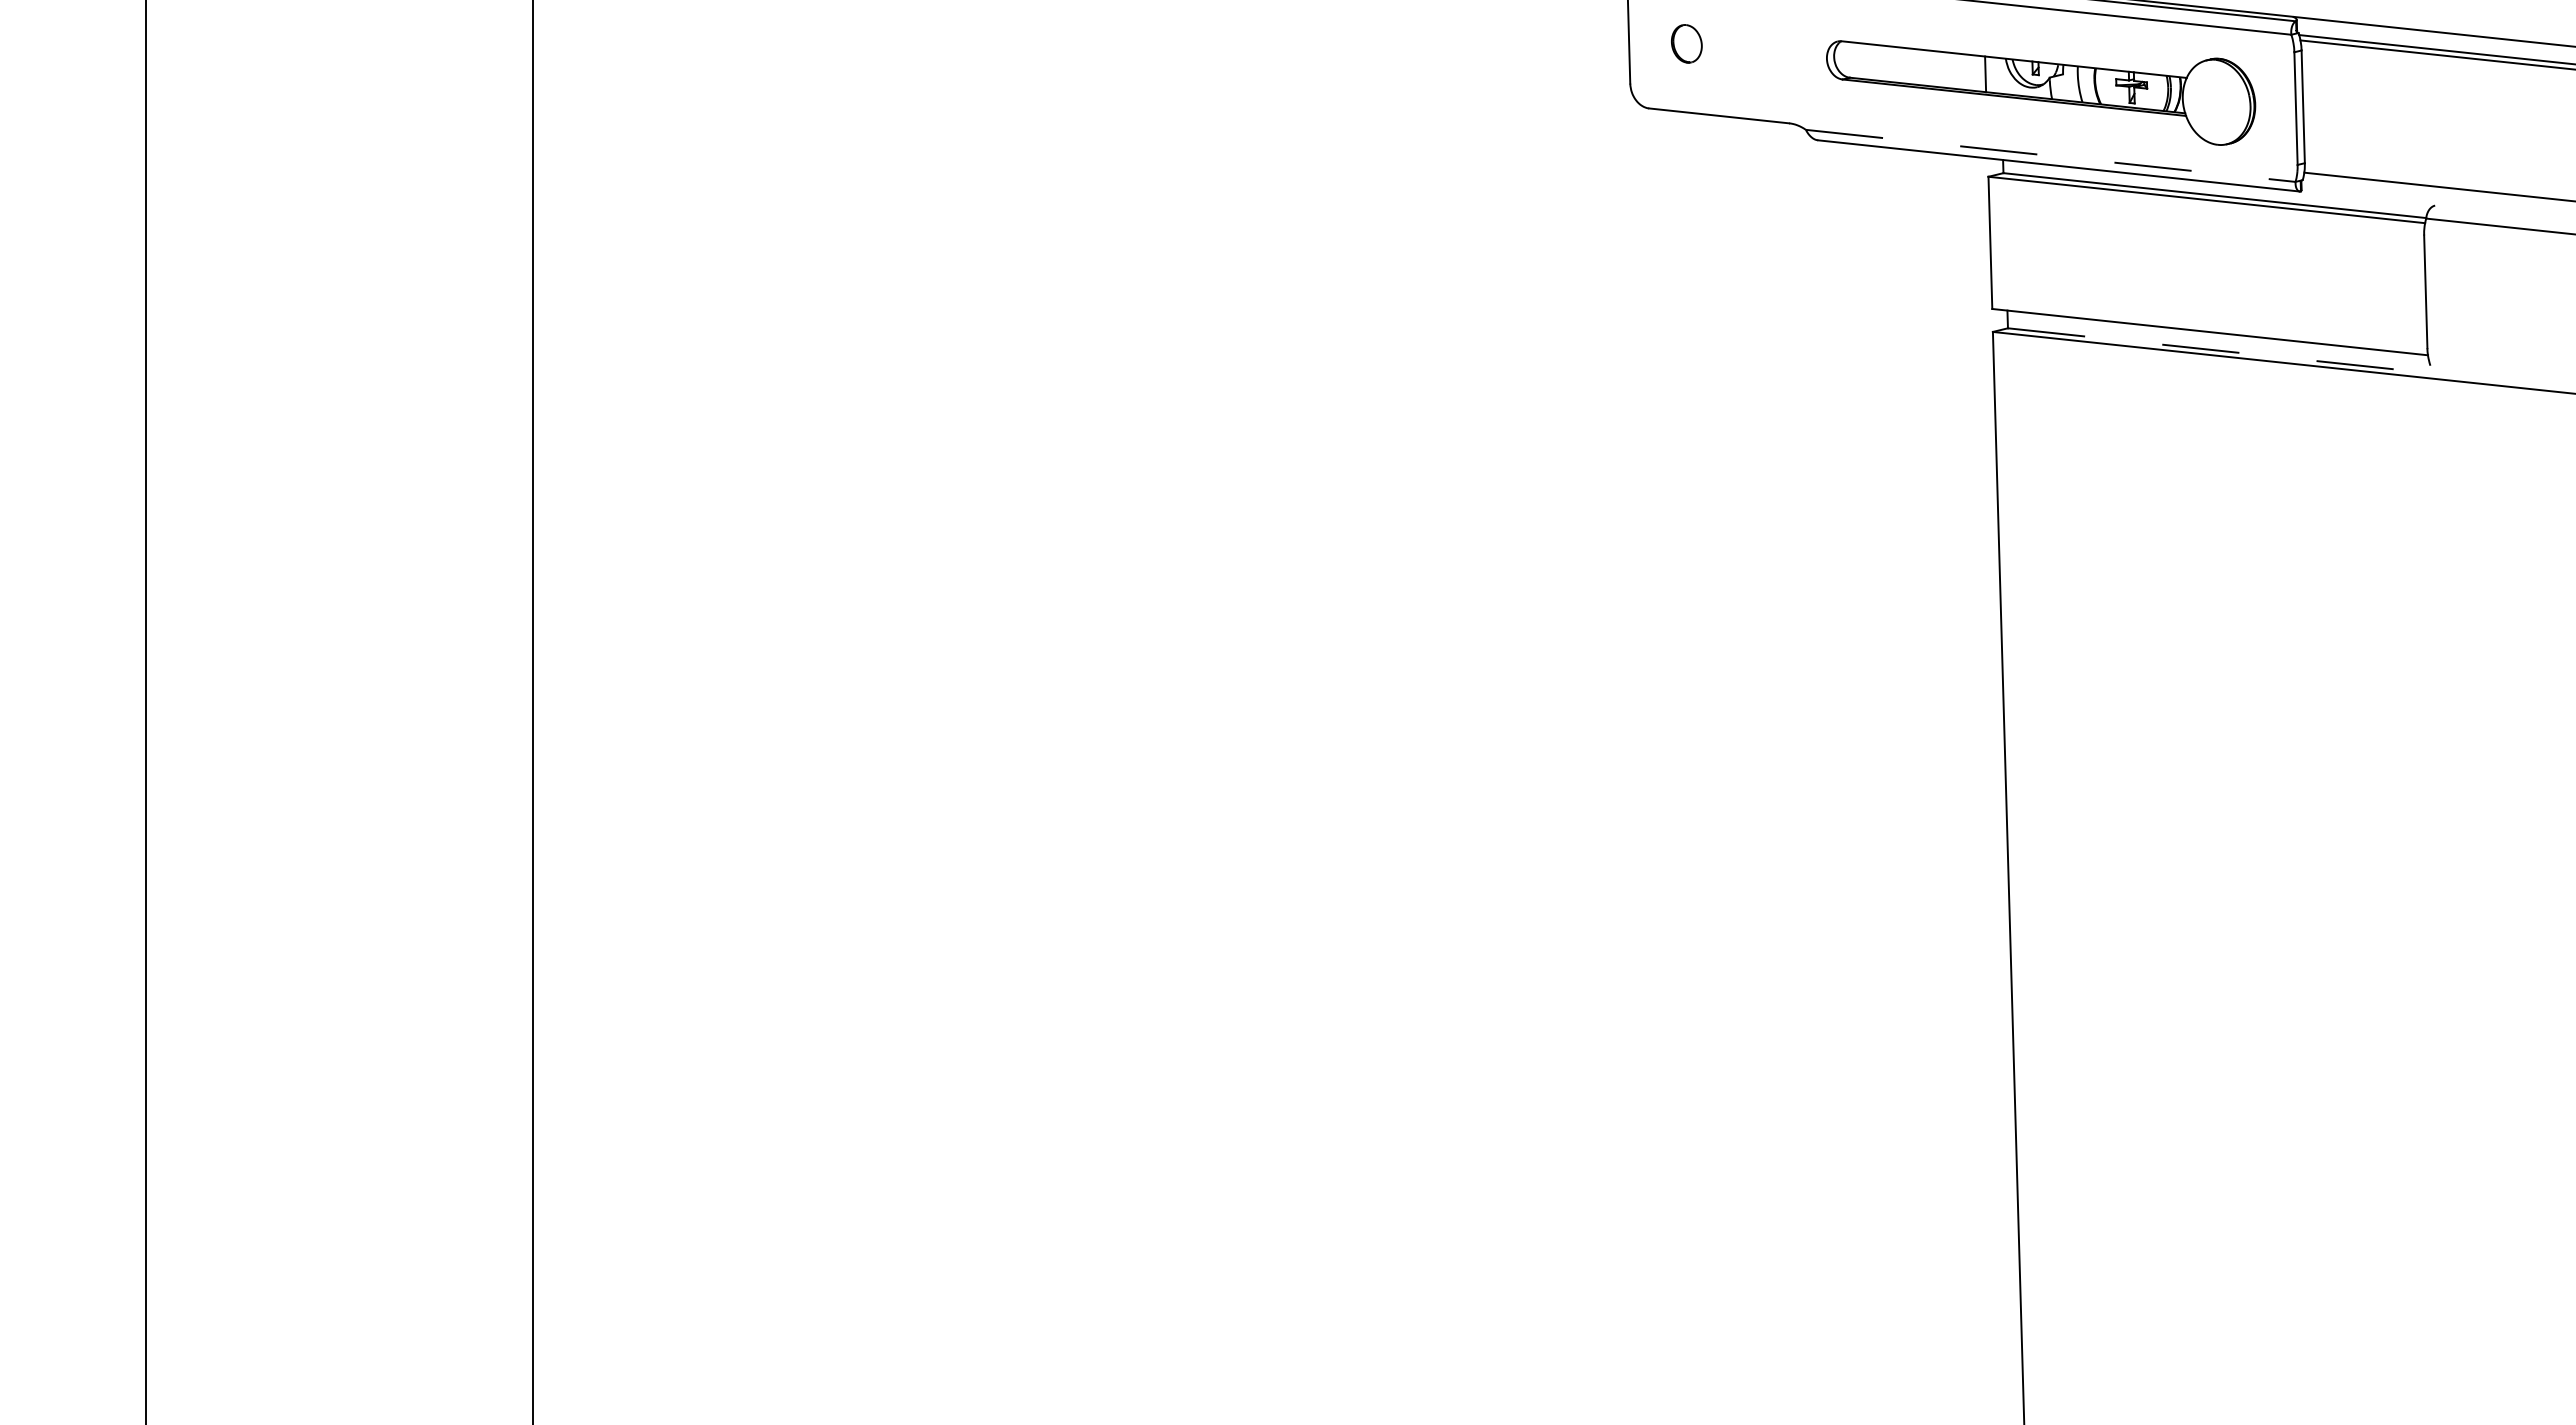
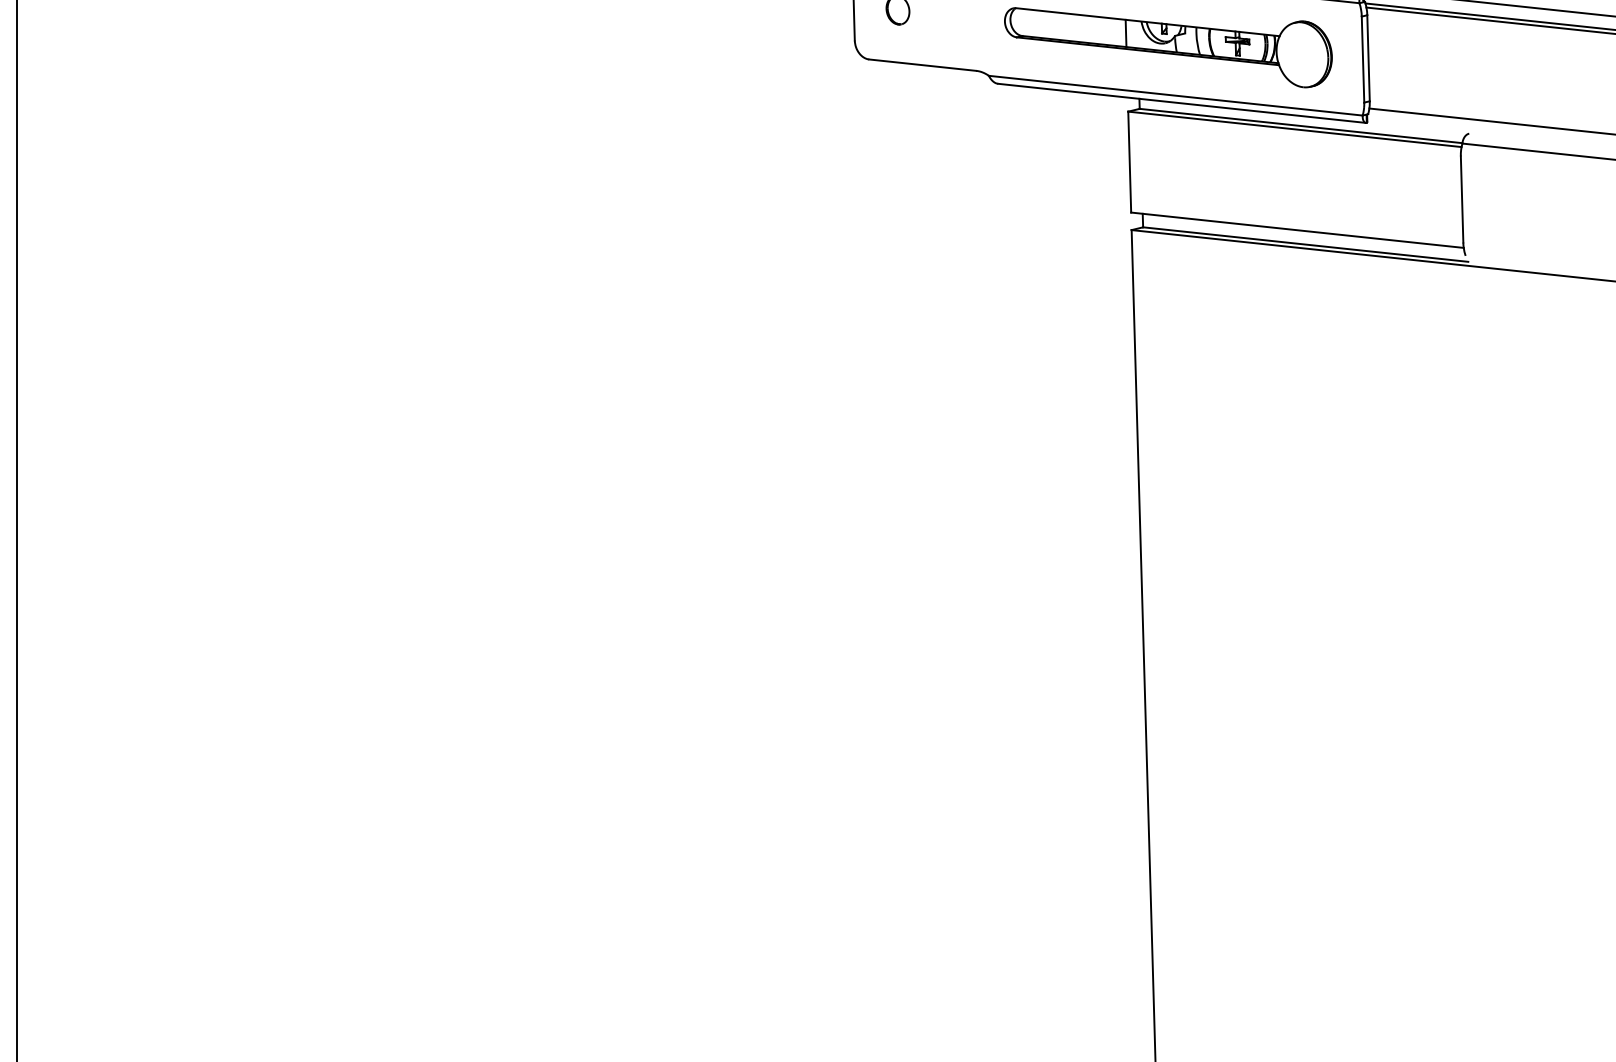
line: (2051, 155) -> (1176, 95), dashed -> solid
line: (2221, 350) -> (1306, 244), dashed -> solid

